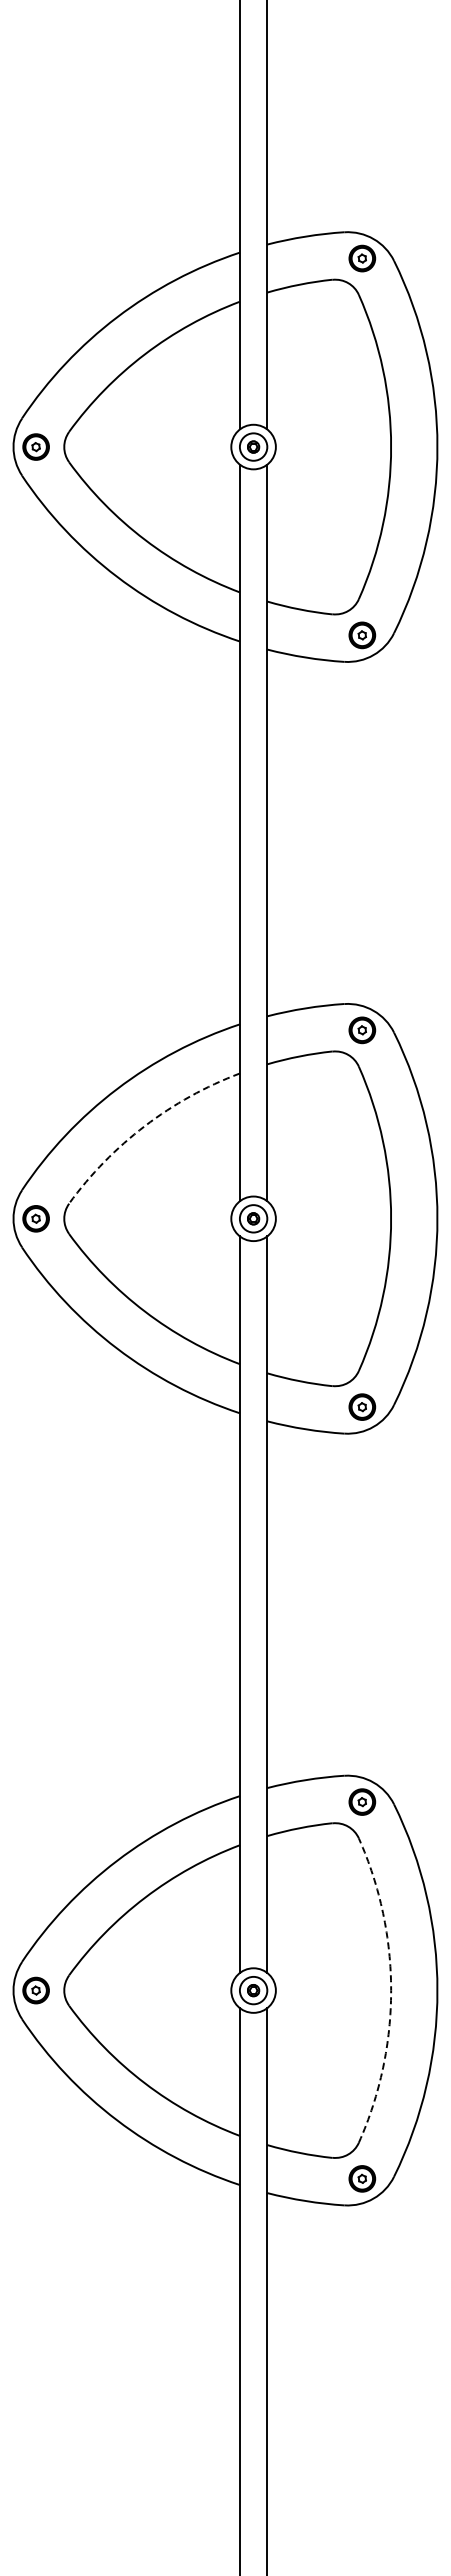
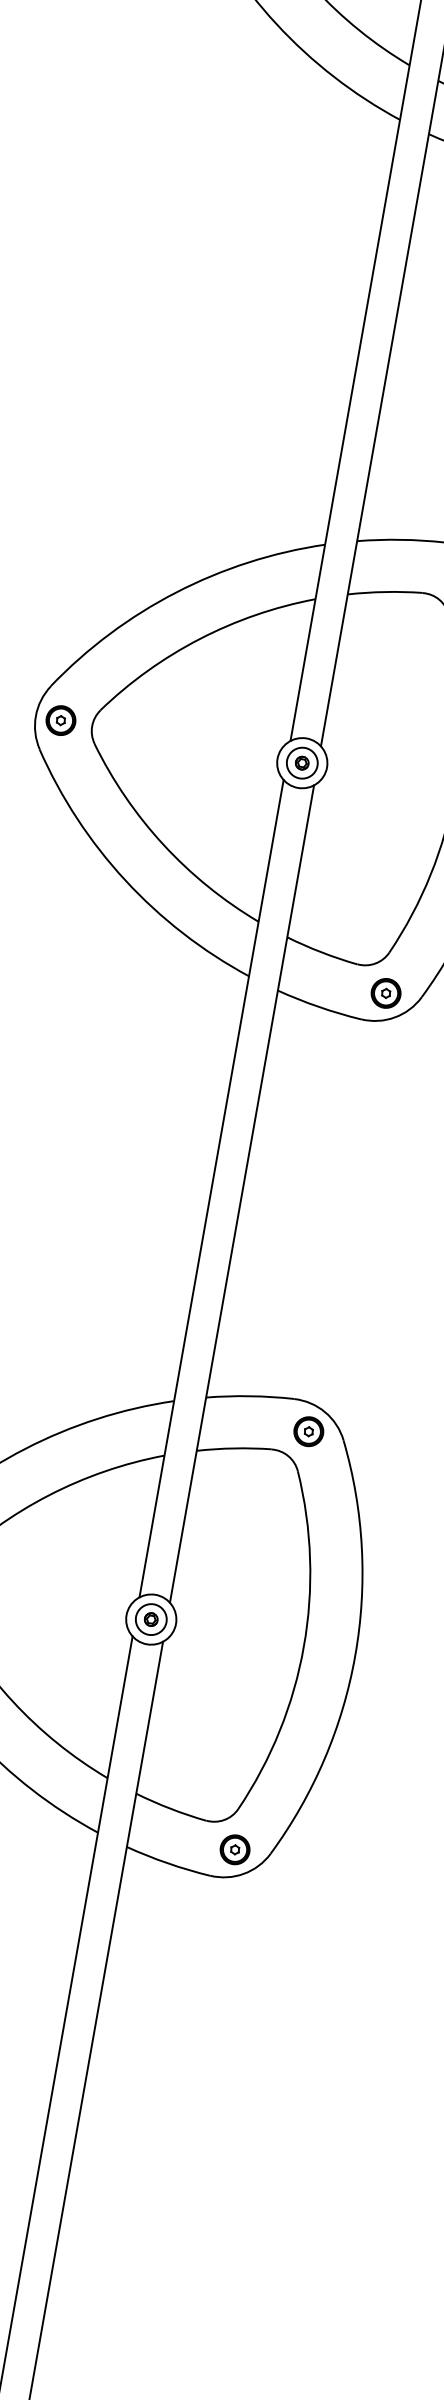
arc: (144, 1126) -> (199, 639), dashed -> solid
arc: (391, 1990) -> (304, 1646), dashed -> solid

